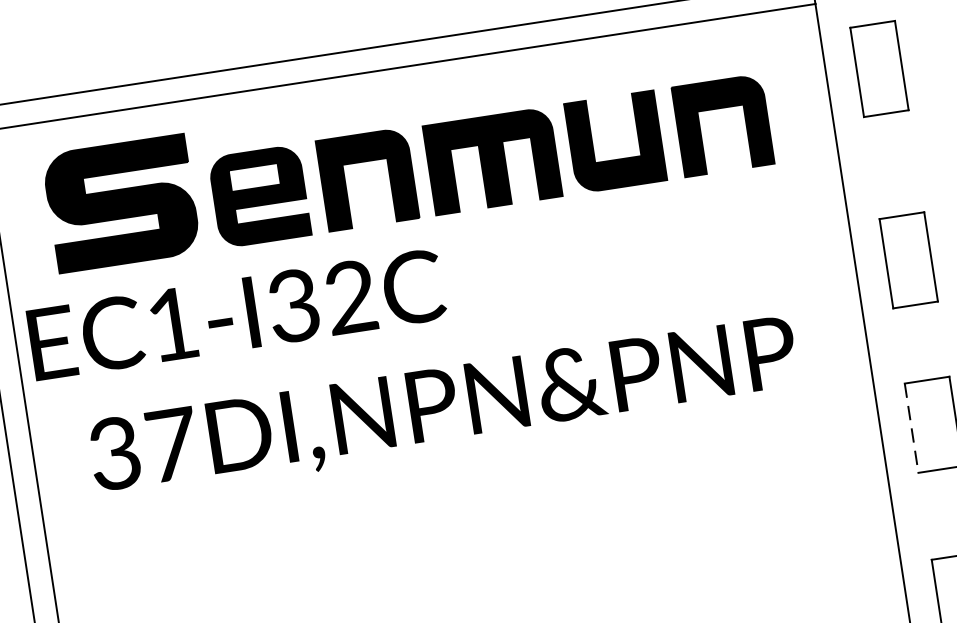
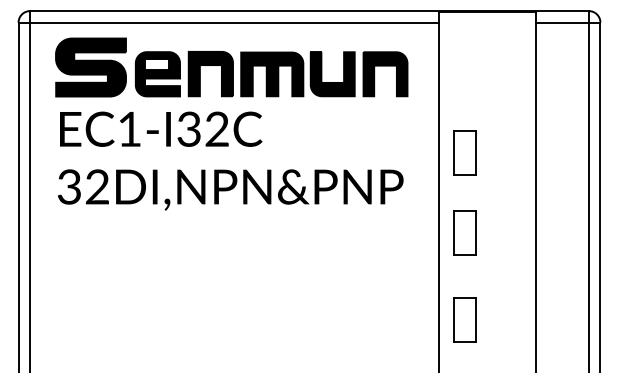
part: (878, 68) -> (464, 58), removed
text: (237, 312) -> (161, 128), moved
line: (911, 428) -> (453, 233), dashed -> solid
text: (171, 443) -> (97, 186), 37DI,NPN&PNP -> 32DI,NPN&PNP

